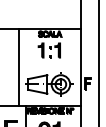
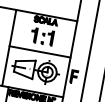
line: (49, 65) -> (39, 51), added

